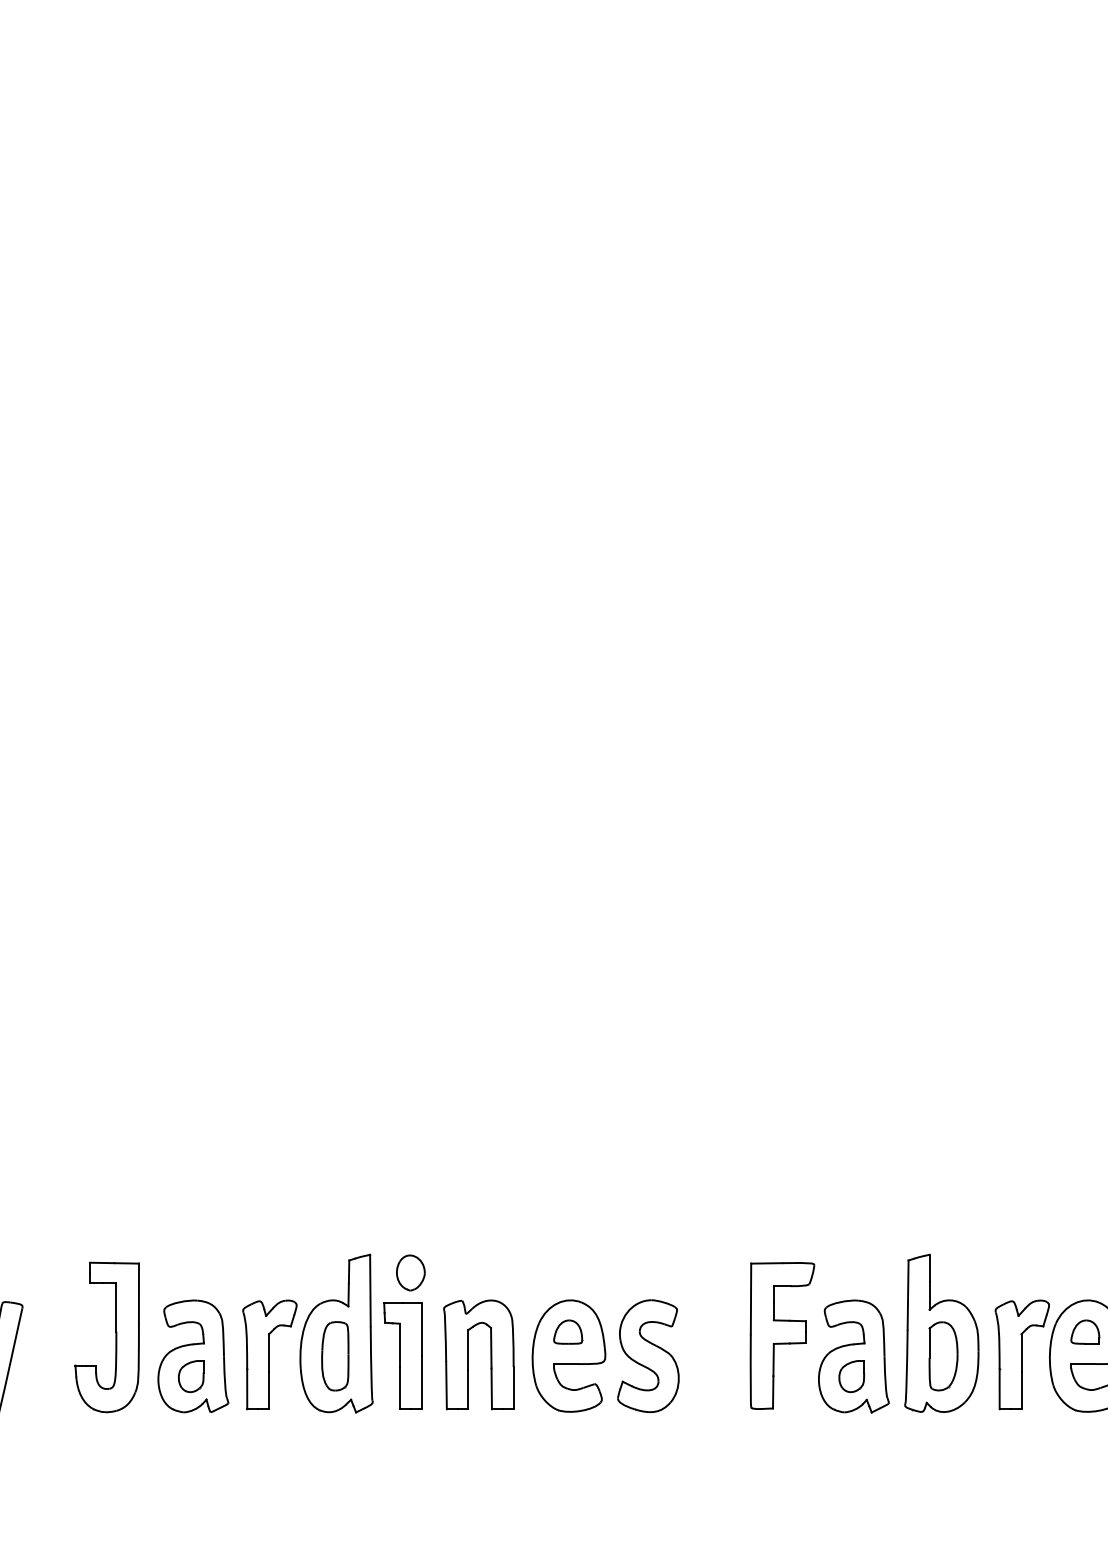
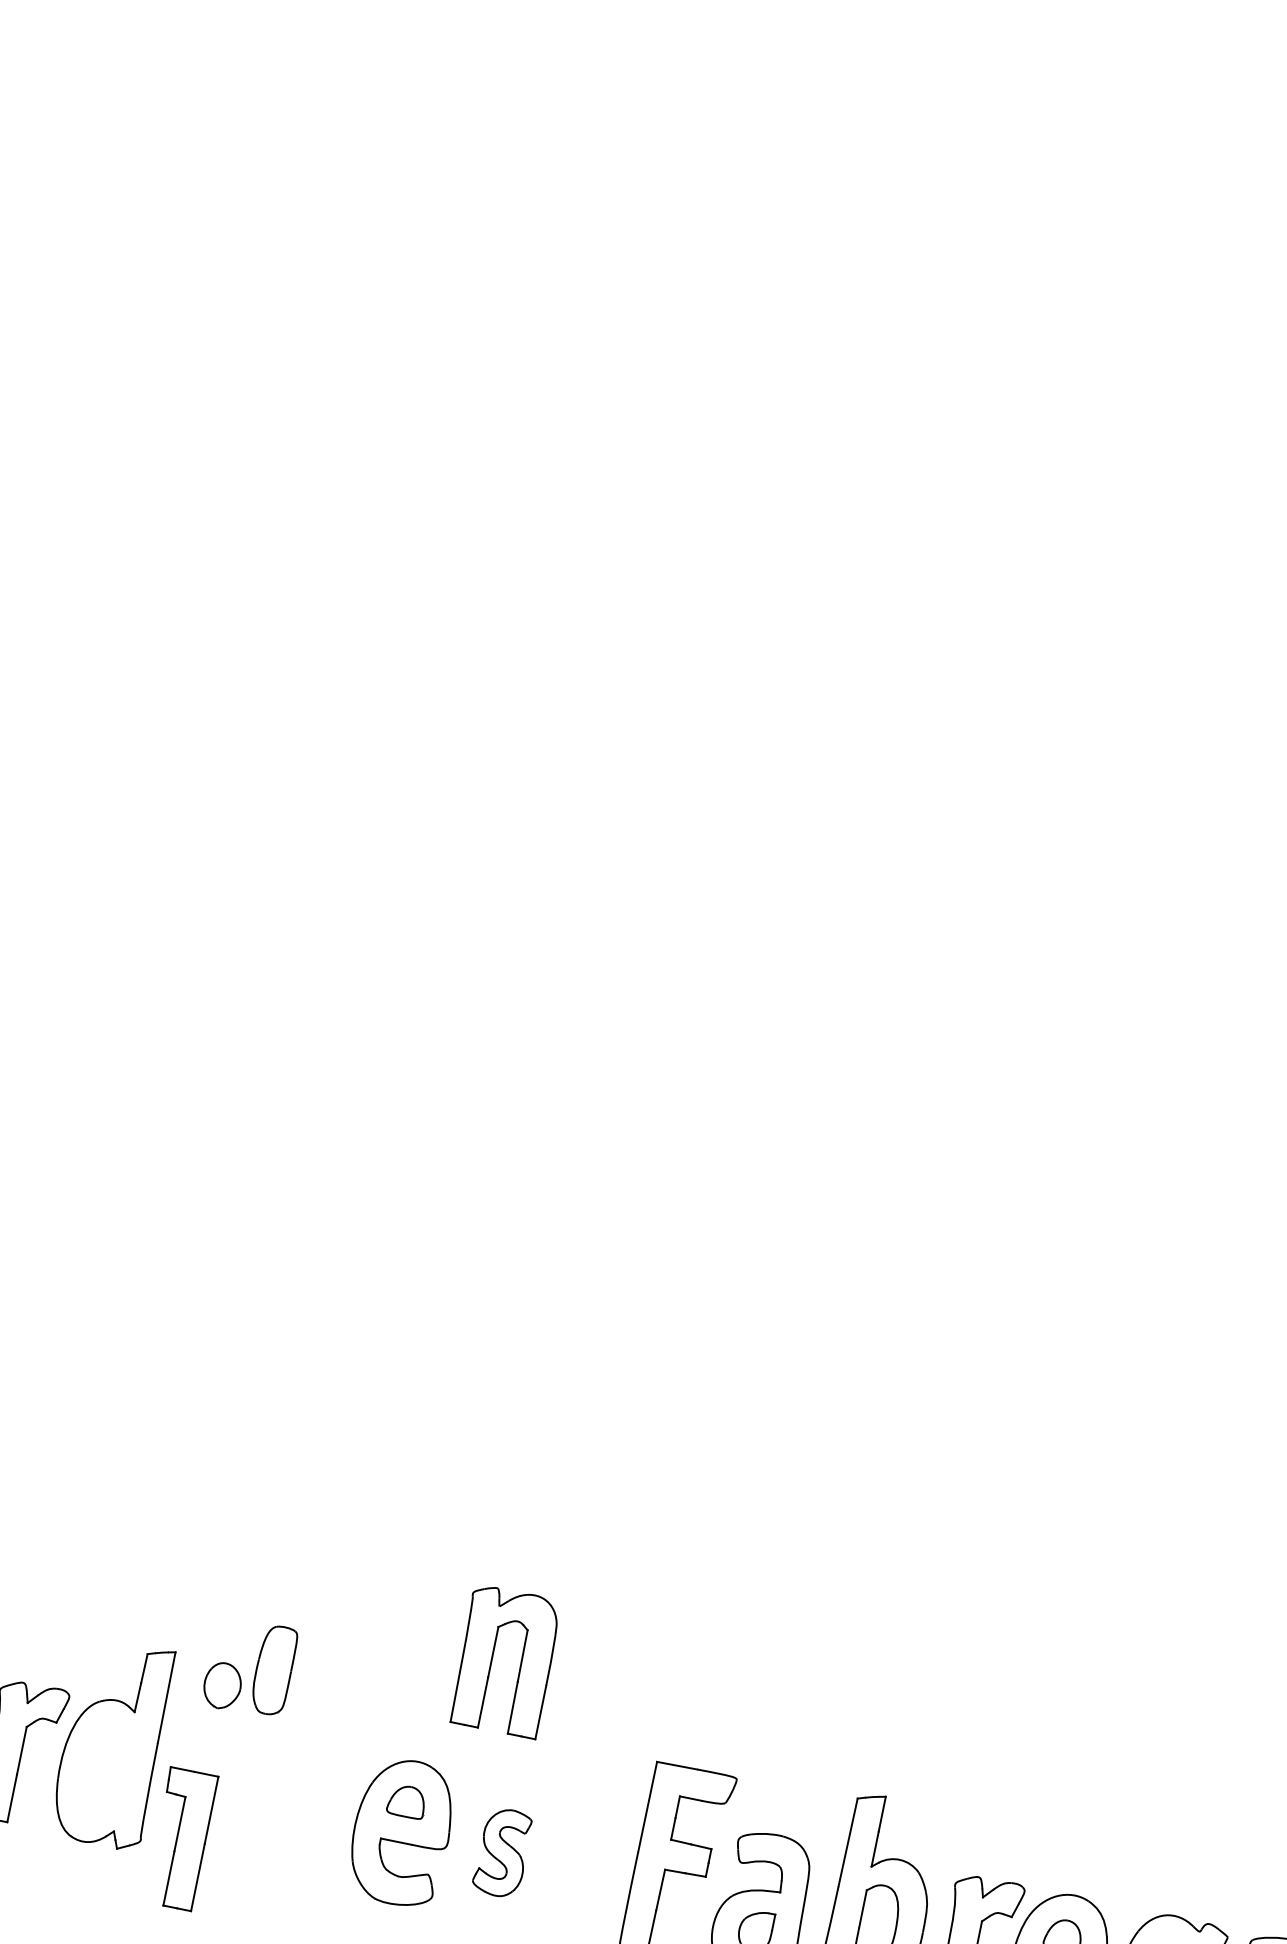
part: (468, 1354) -> (492, 1658), moved
part: (402, 1355) -> (180, 1837), moved
part: (648, 1355) -> (502, 1852), size x0.6
part: (335, 1356) -> (274, 1670), moved

